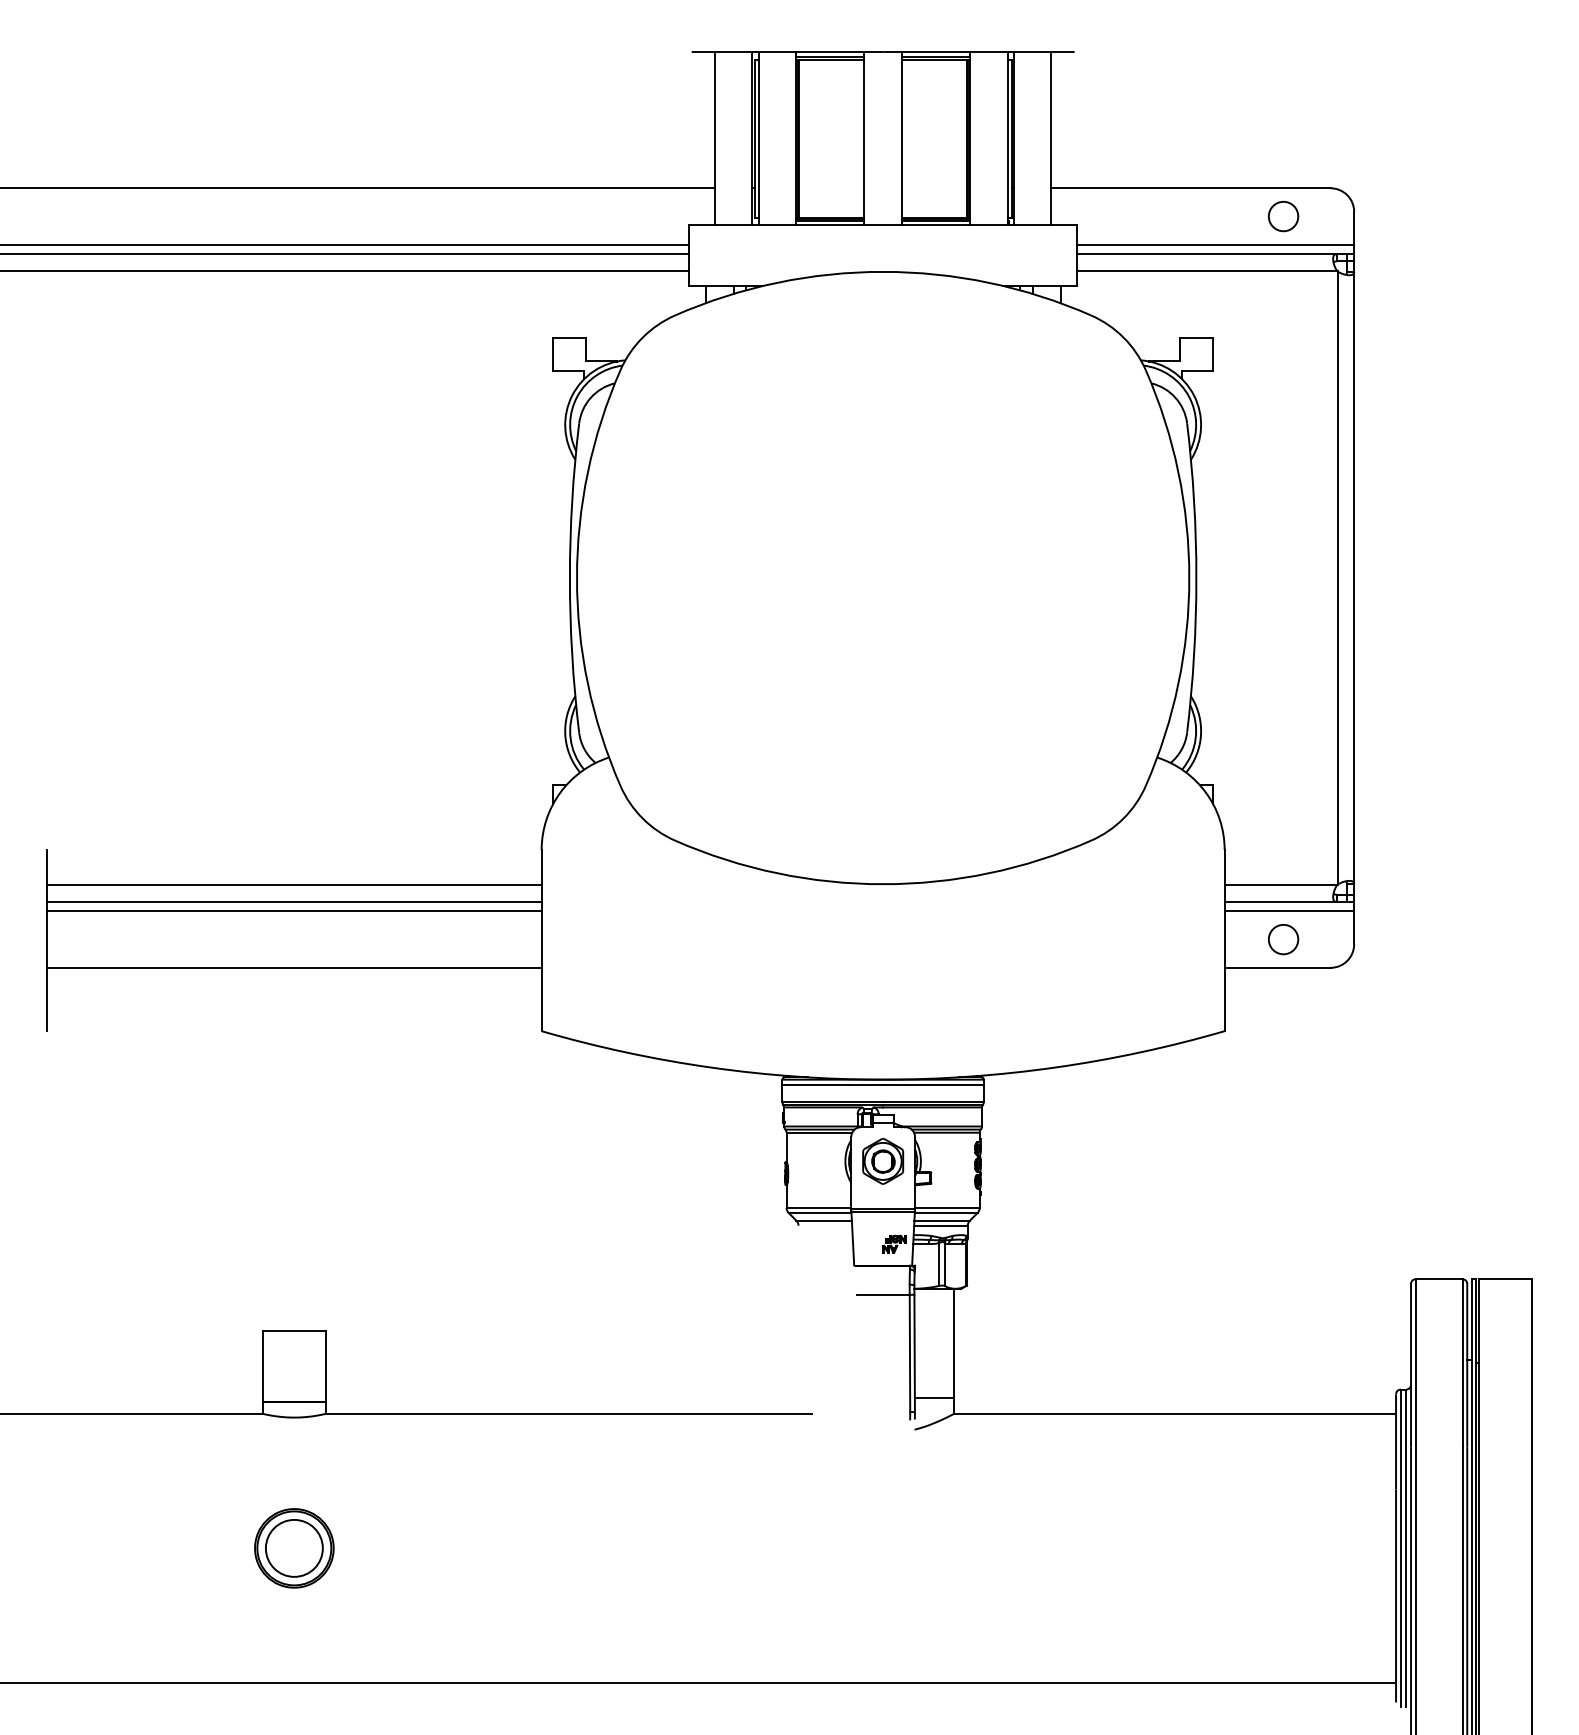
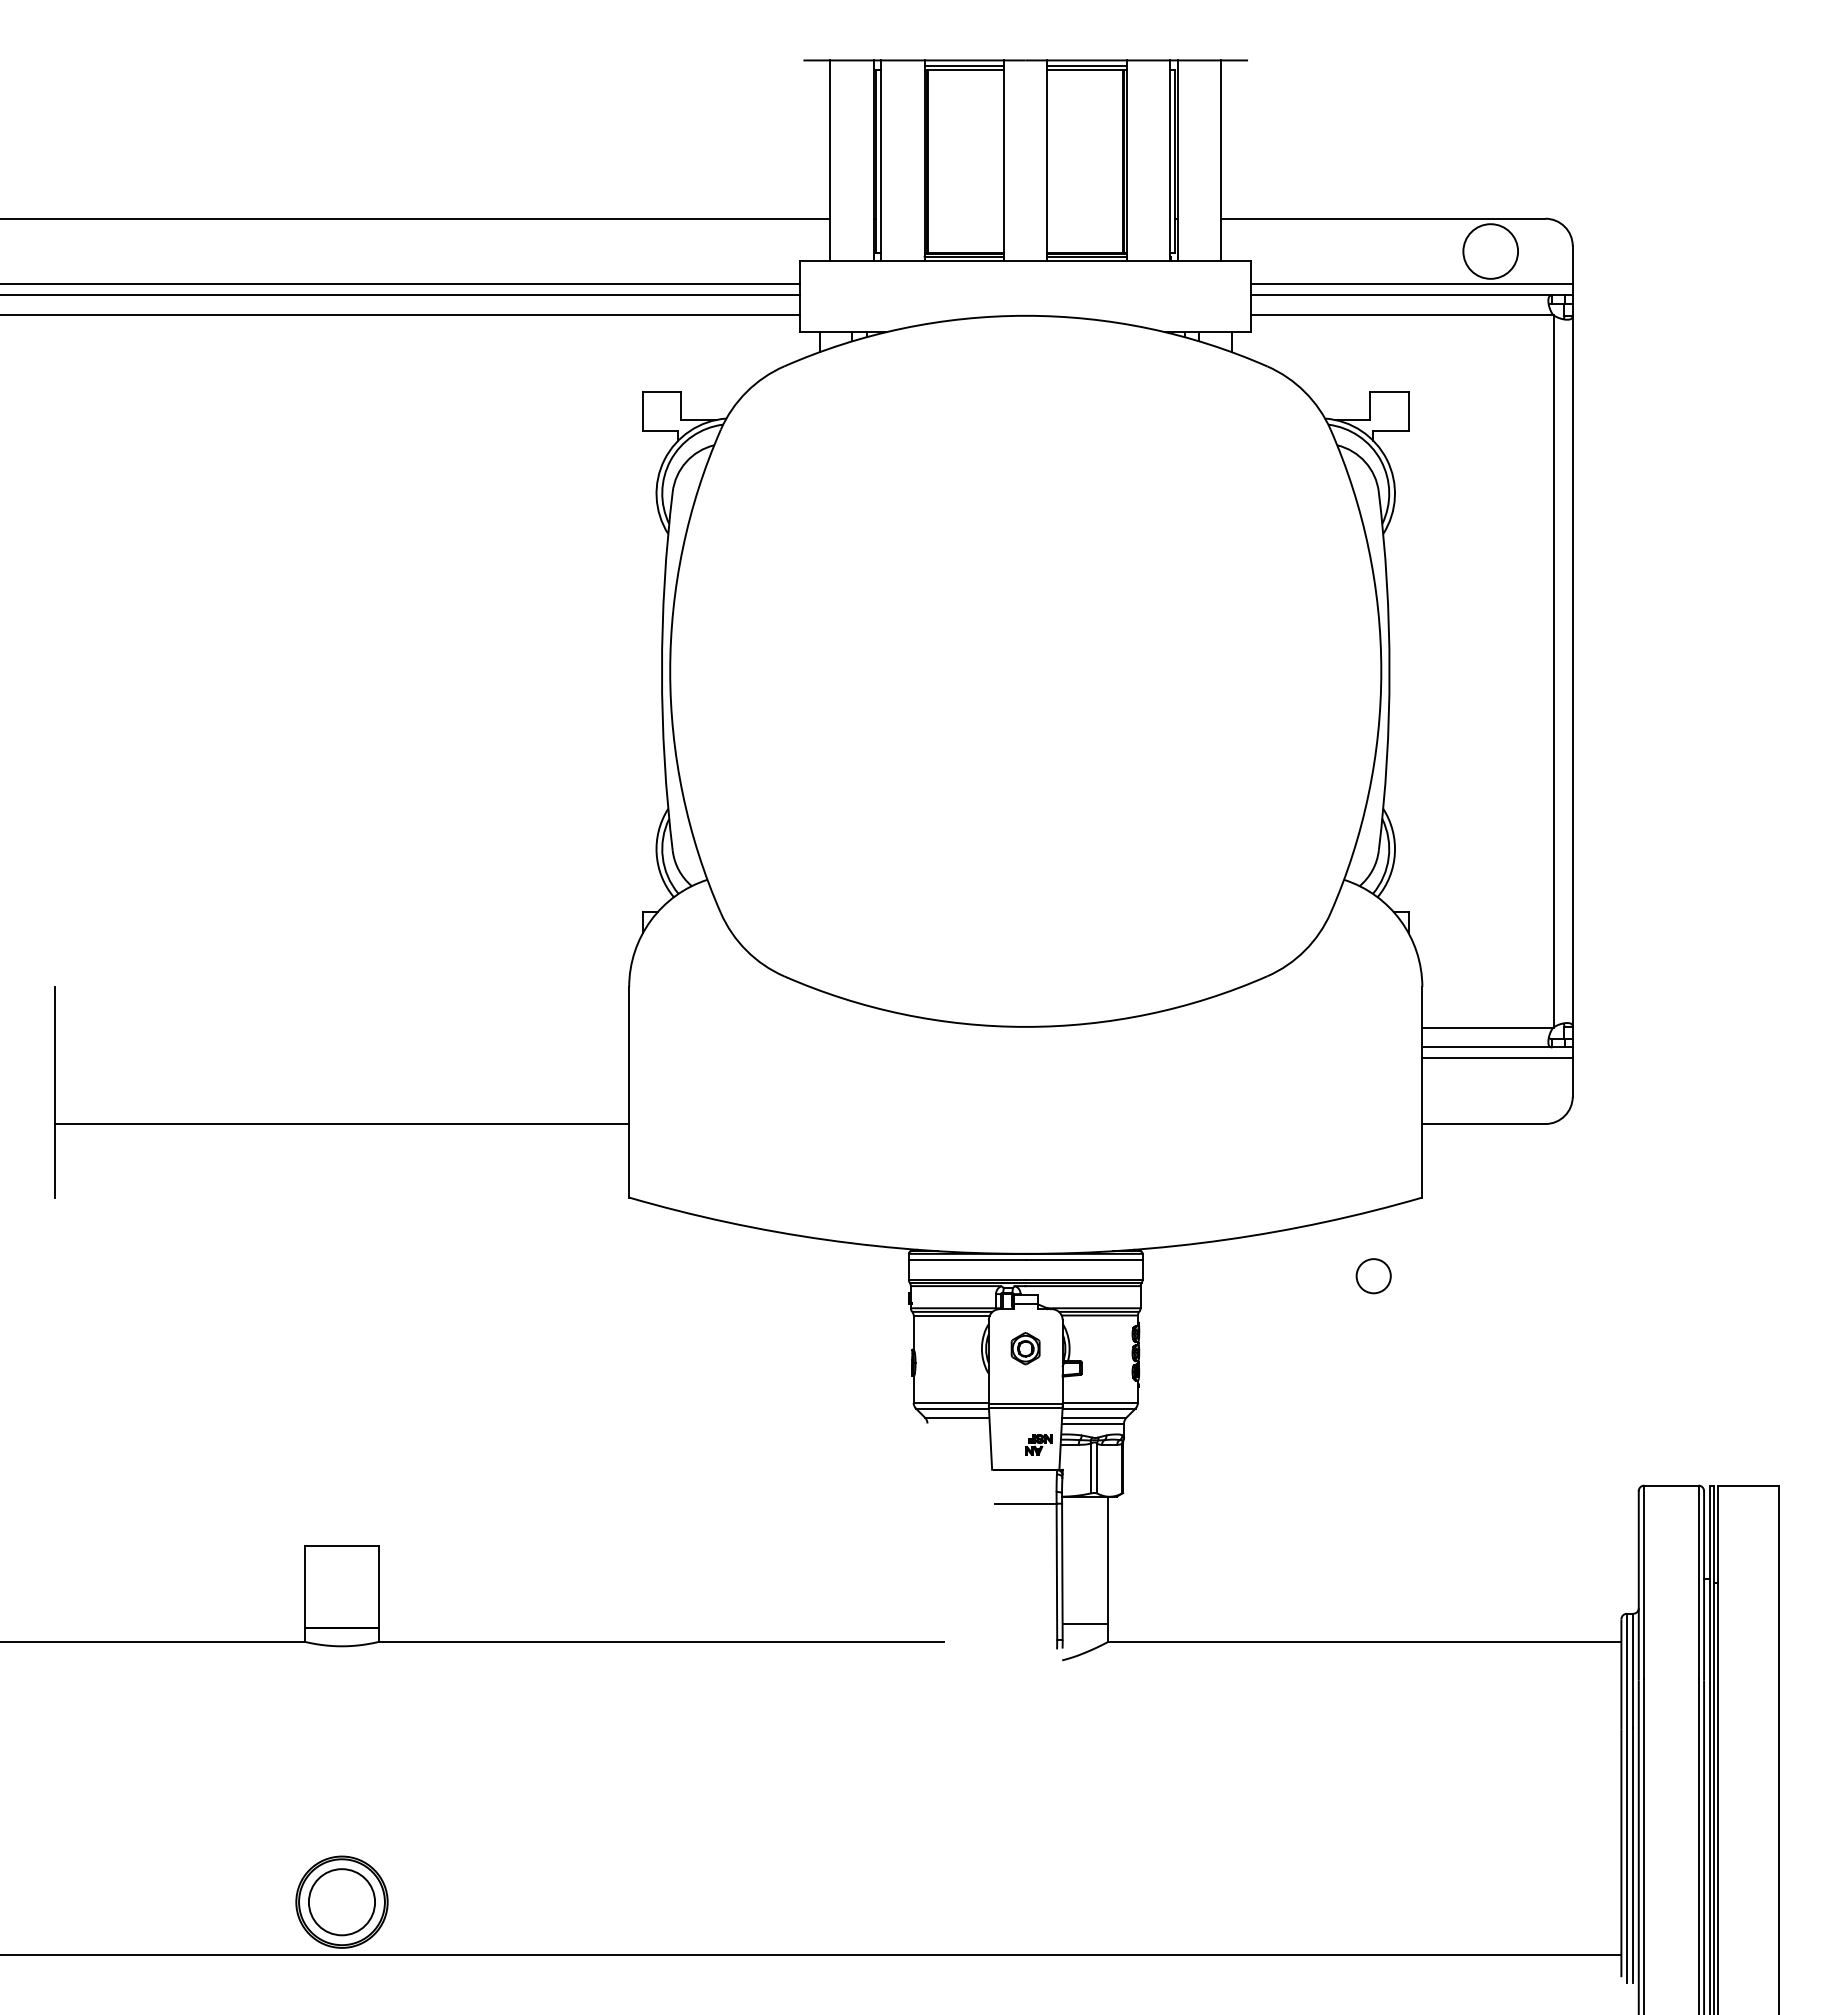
circle: (1283, 216) -> (1490, 251), size x1.6
line: (293, 885) -> (341, 1028), removed
line: (293, 901) -> (341, 1047), removed
line: (293, 911) -> (341, 1058), removed
circle: (1283, 939) -> (1373, 1276), moved
part: (882, 1161) -> (1025, 1348), size x0.6
part: (293, 1547) -> (341, 1901), moved

